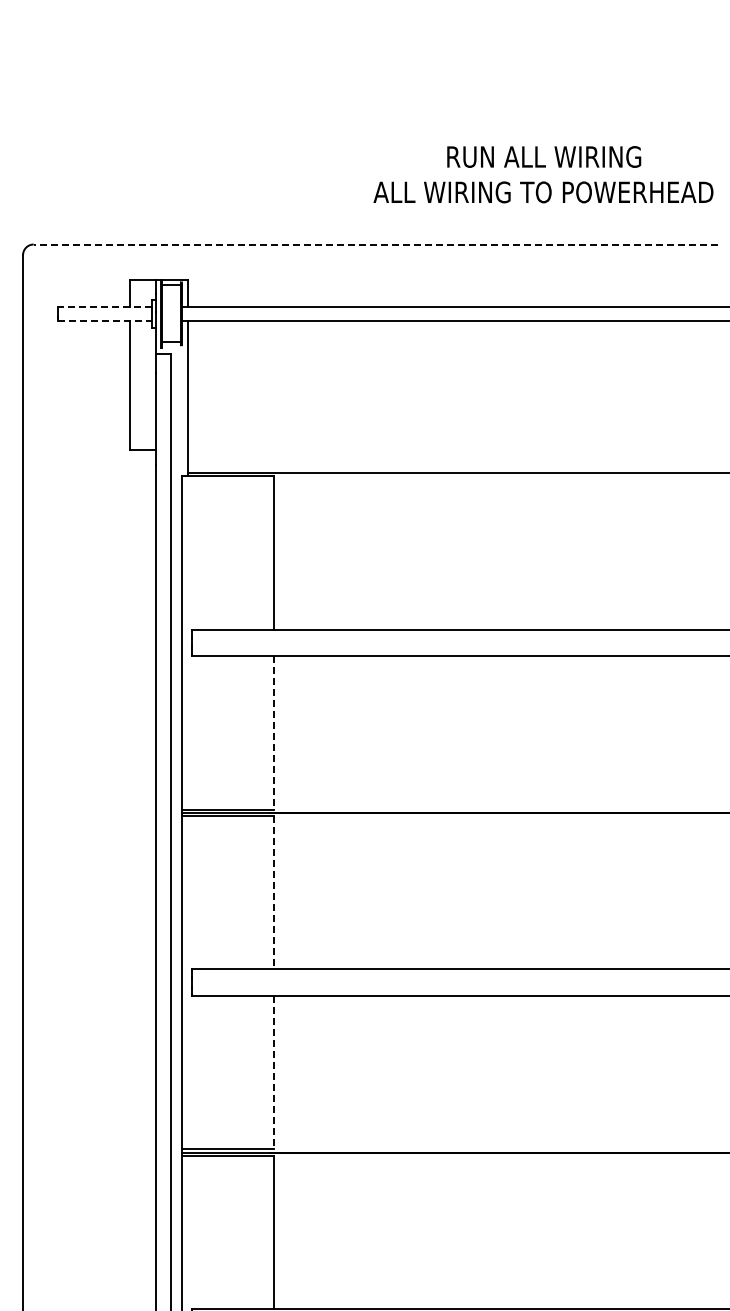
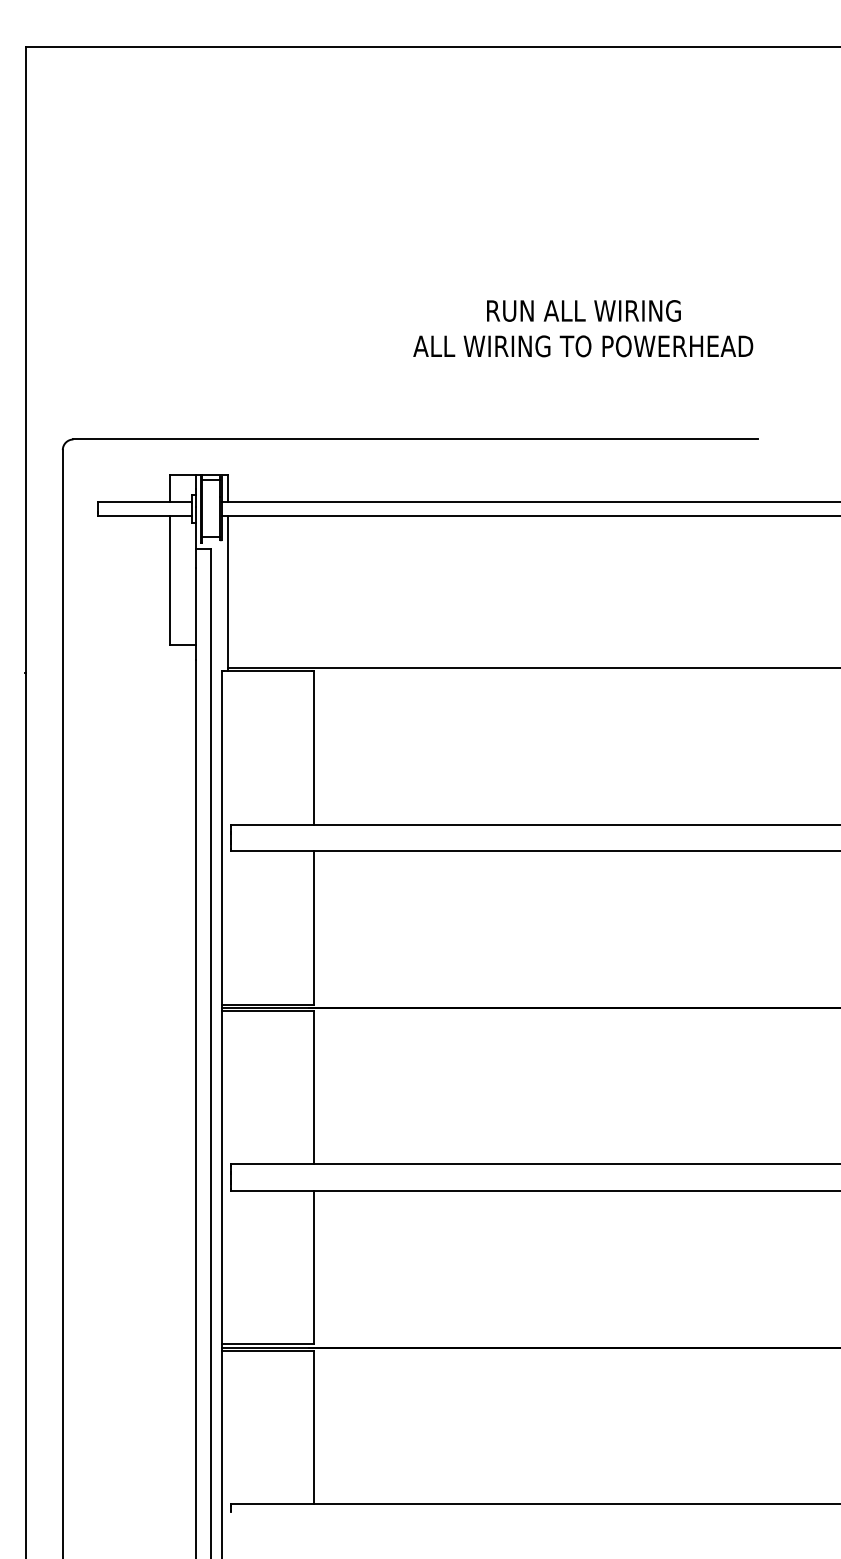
text: (543, 174) -> (583, 328), moved
line: (375, 244) -> (415, 439), dashed -> solid
line: (104, 306) -> (144, 501), dashed -> solid
line: (105, 320) -> (145, 515), dashed -> solid
line: (274, 732) -> (314, 927), dashed -> solid
line: (274, 892) -> (314, 1087), dashed -> solid
line: (274, 1072) -> (314, 1267), dashed -> solid

